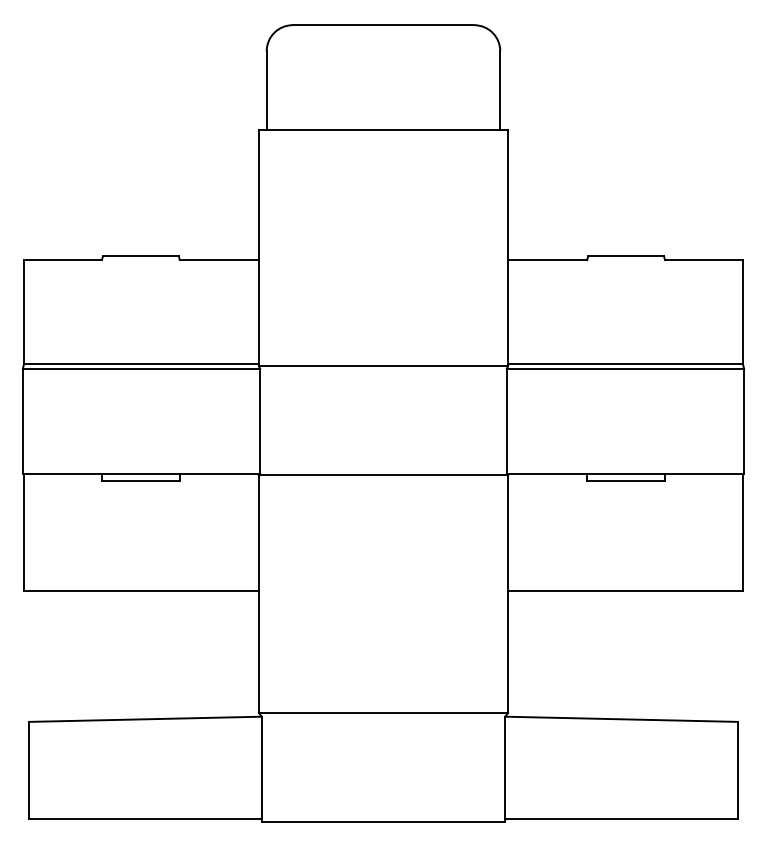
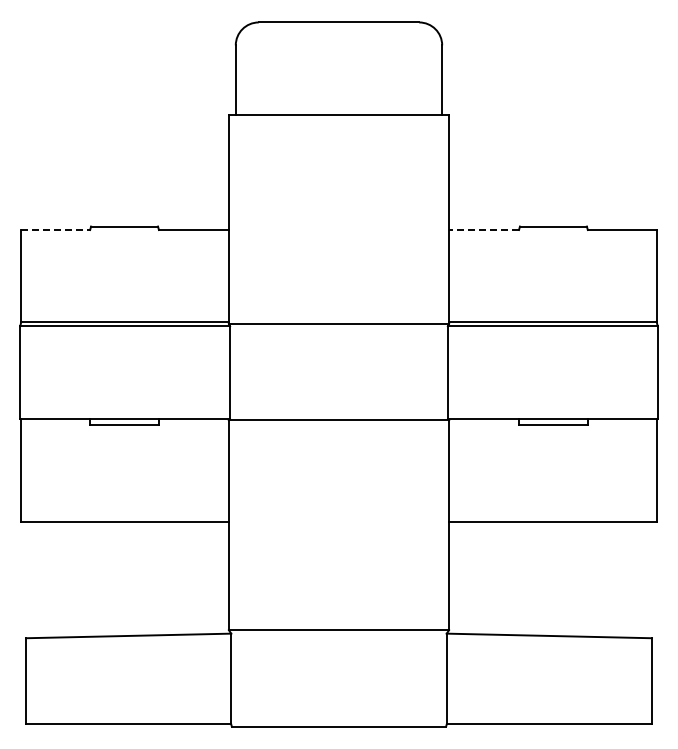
line: (63, 260) -> (56, 230), solid -> dashed
line: (548, 260) -> (484, 230), solid -> dashed

